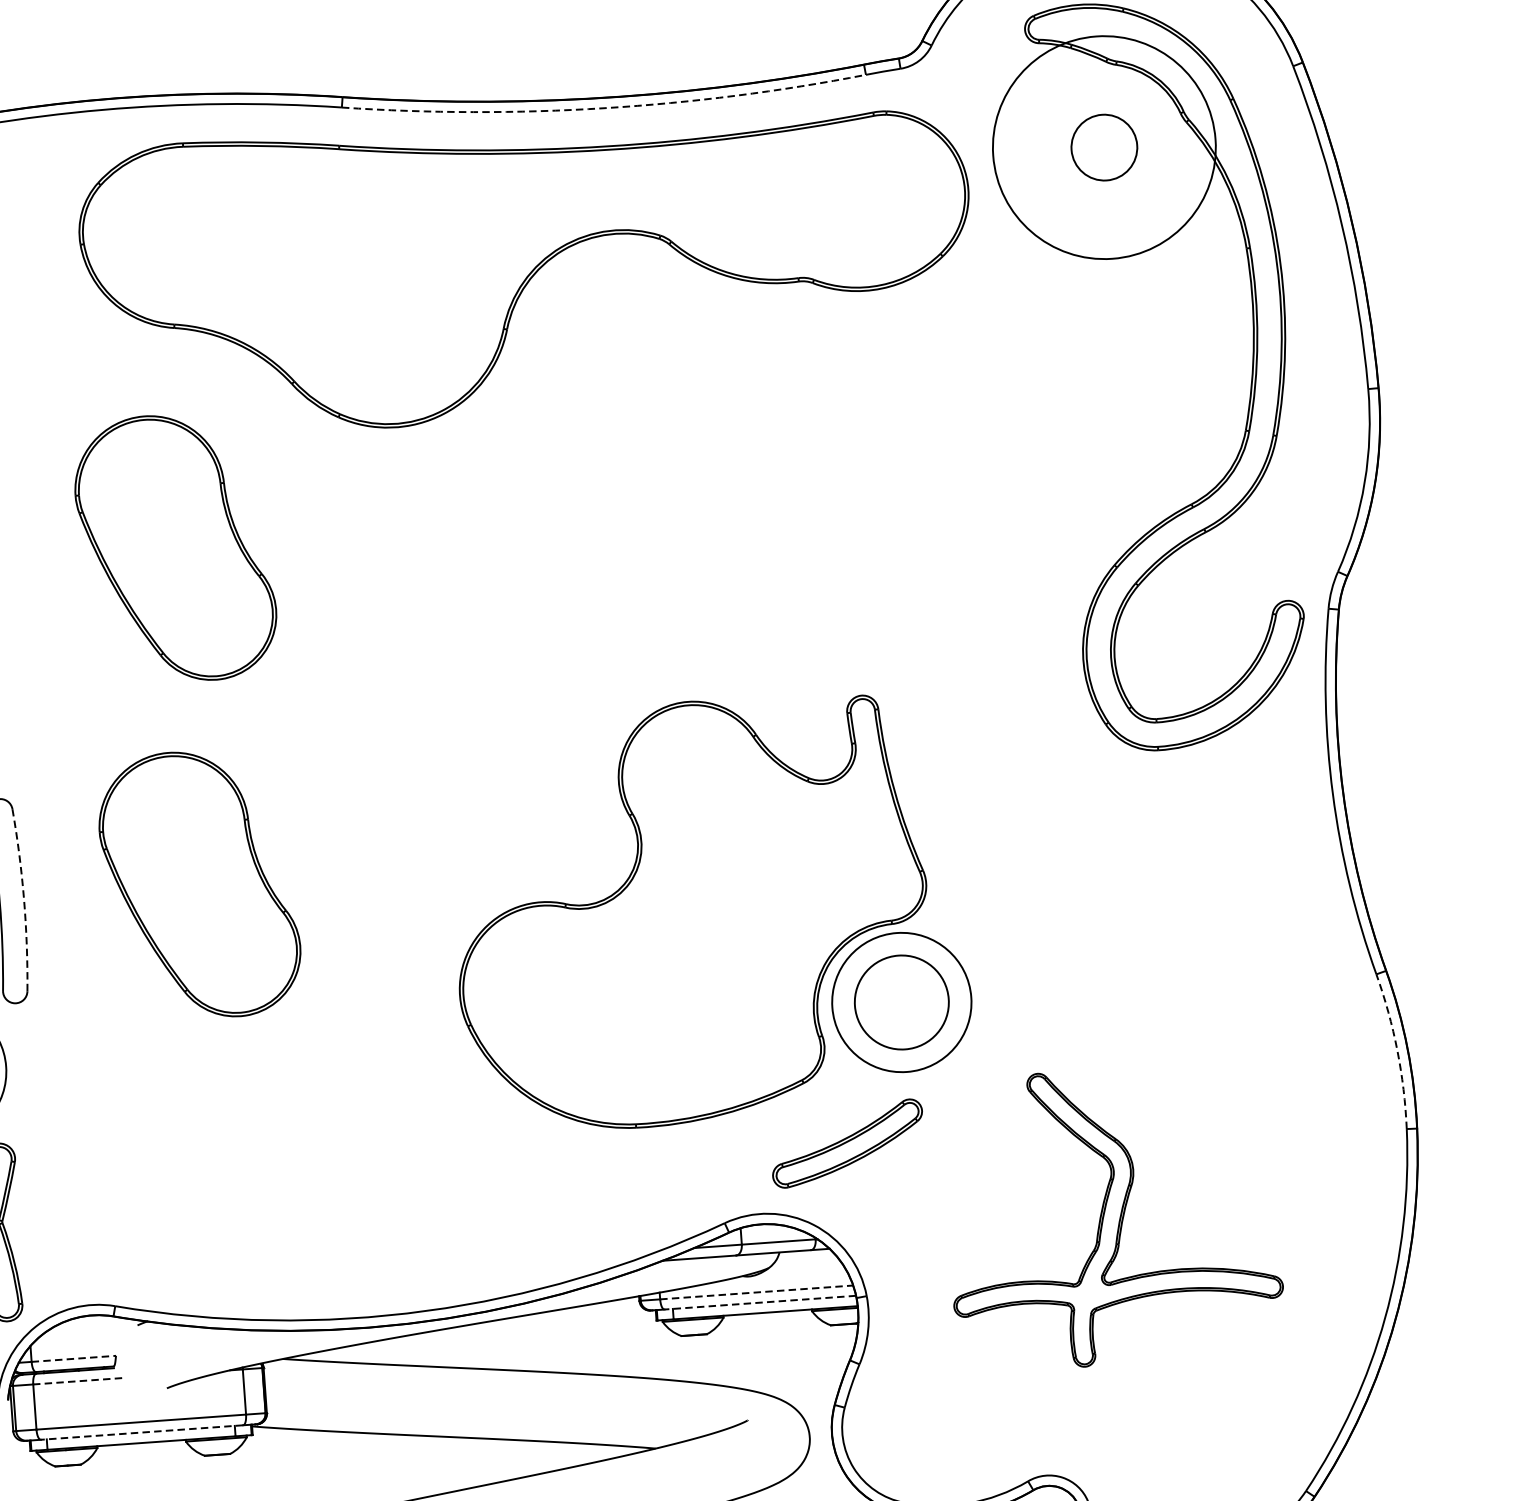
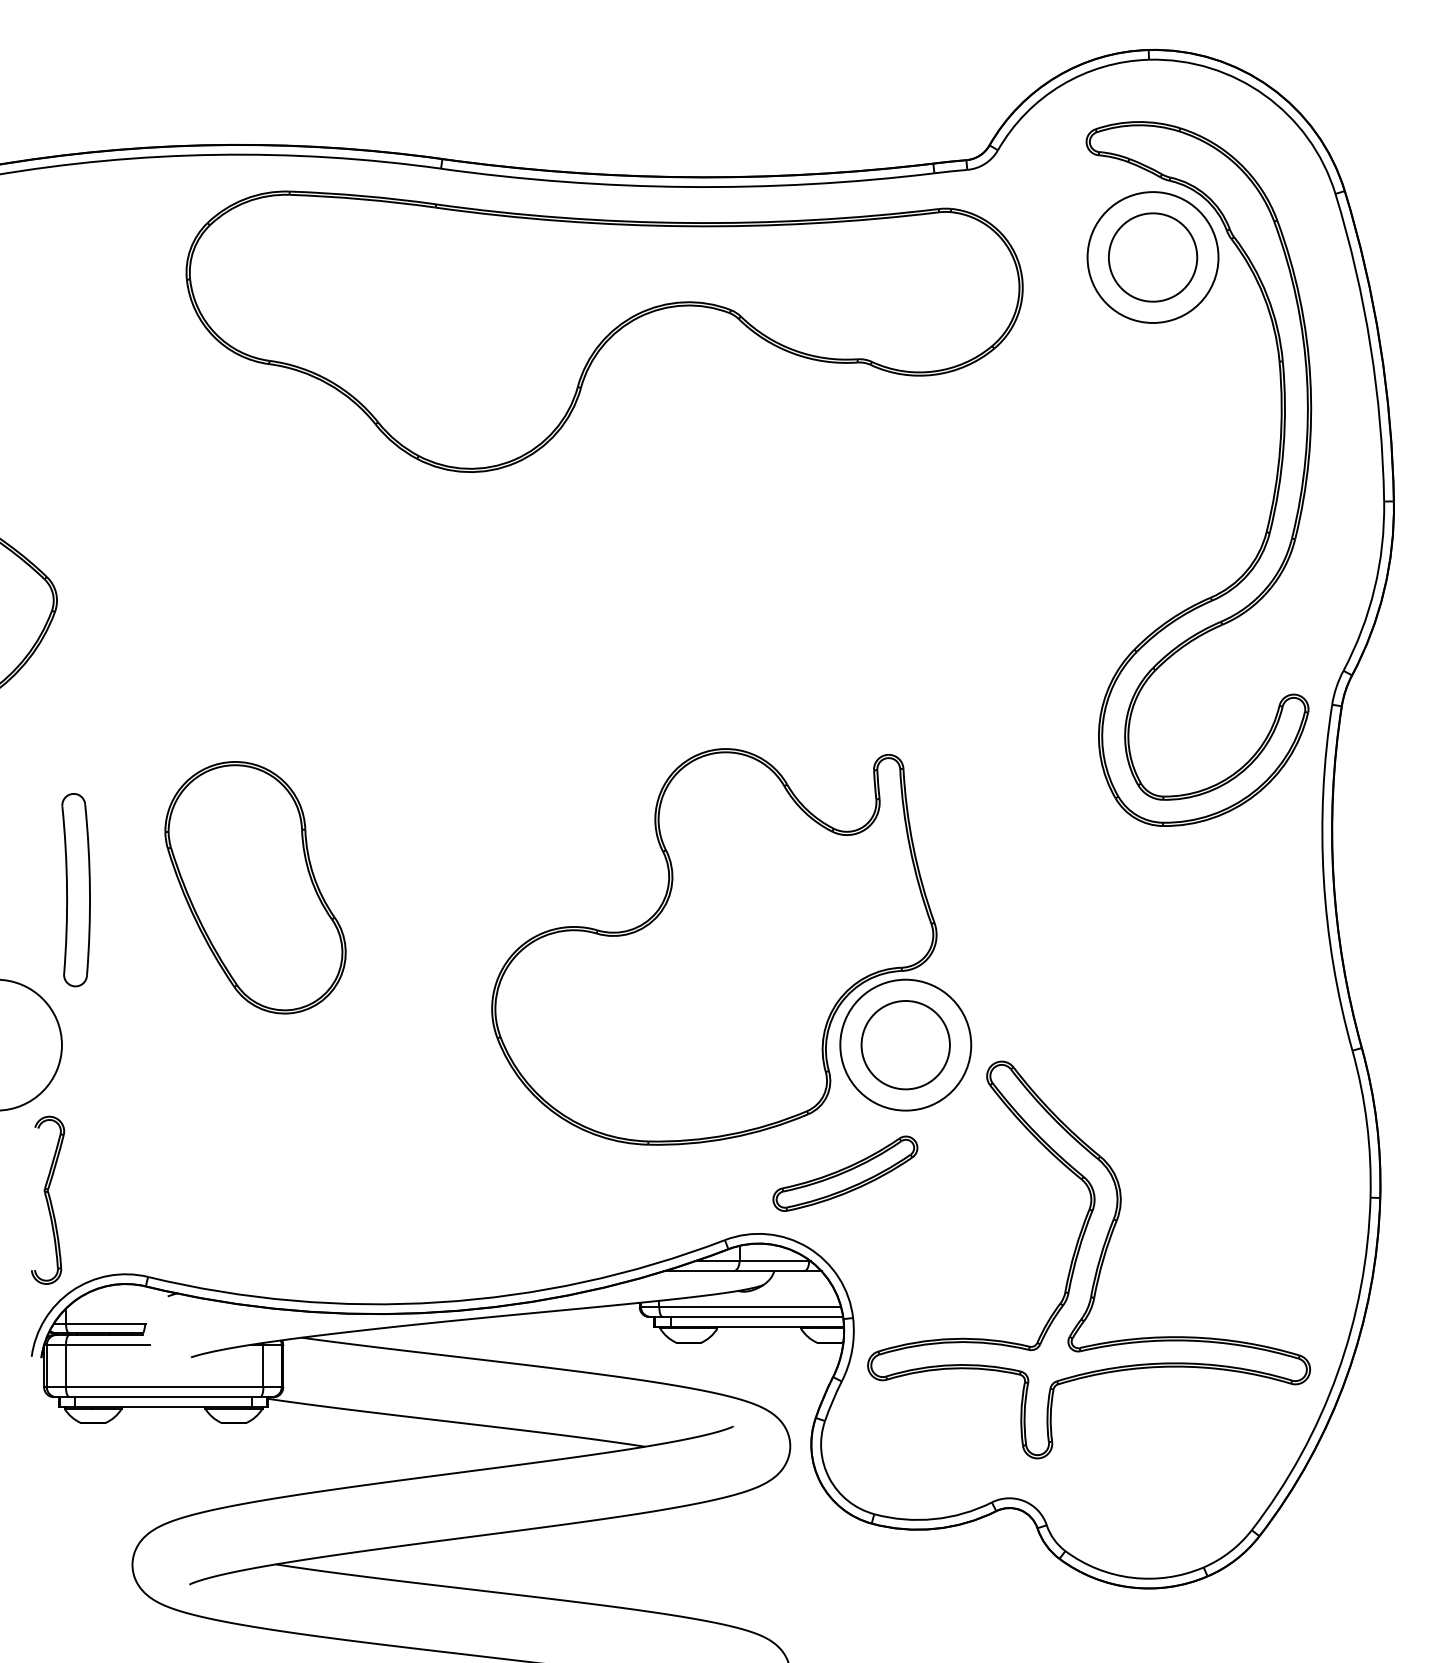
arc: (604, 108) -> (687, 187), dashed -> solid
circle: (1103, 147) -> (1152, 257), size x0.62
circle: (1103, 147) -> (1152, 257), size x1.43
part: (175, 548) -> (255, 570), removed
arc: (23, 900) -> (89, 890), dashed -> solid
arc: (1397, 1050) -> (1367, 1123), dashed -> solid
part: (1113, 1216) -> (1089, 1259), size x1.43
line: (756, 1292) -> (750, 1307), dashed -> solid
line: (759, 1302) -> (752, 1316), dashed -> solid
line: (73, 1358) -> (105, 1323), dashed -> solid
line: (77, 1380) -> (107, 1344), dashed -> solid
line: (141, 1432) -> (164, 1397), dashed -> solid

